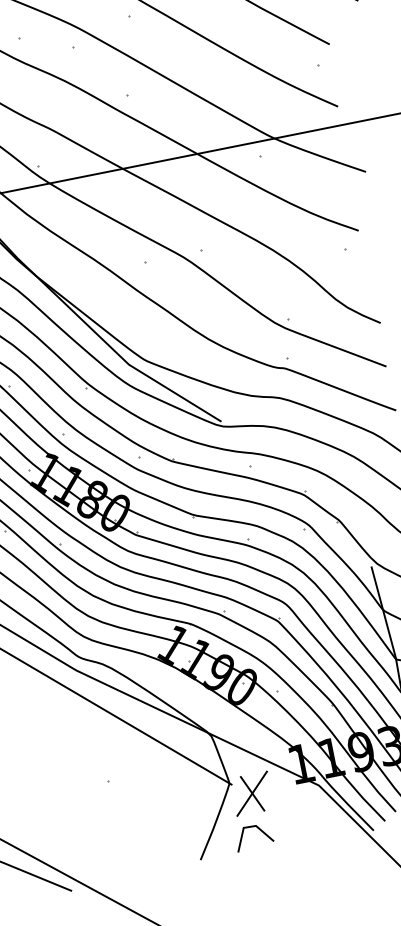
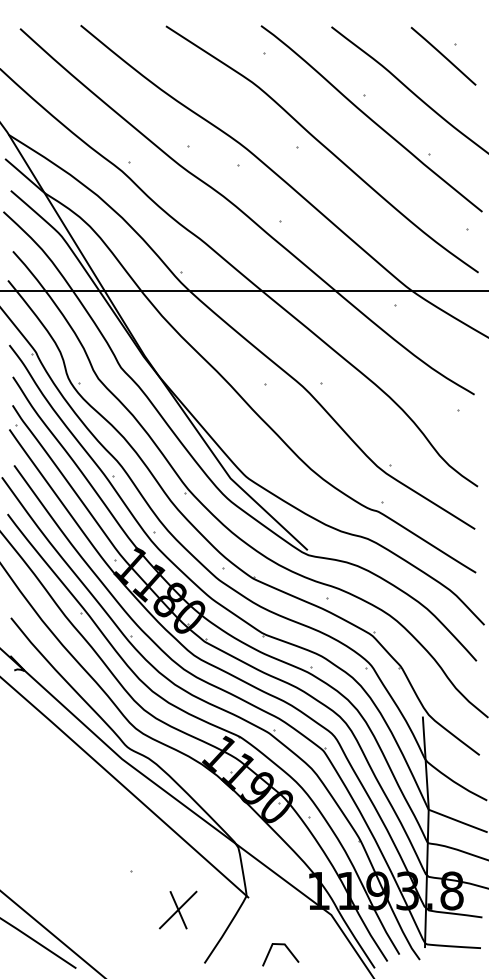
part: (251, 793) -> (177, 909), moved
line: (258, 829) -> (286, 948), moved

